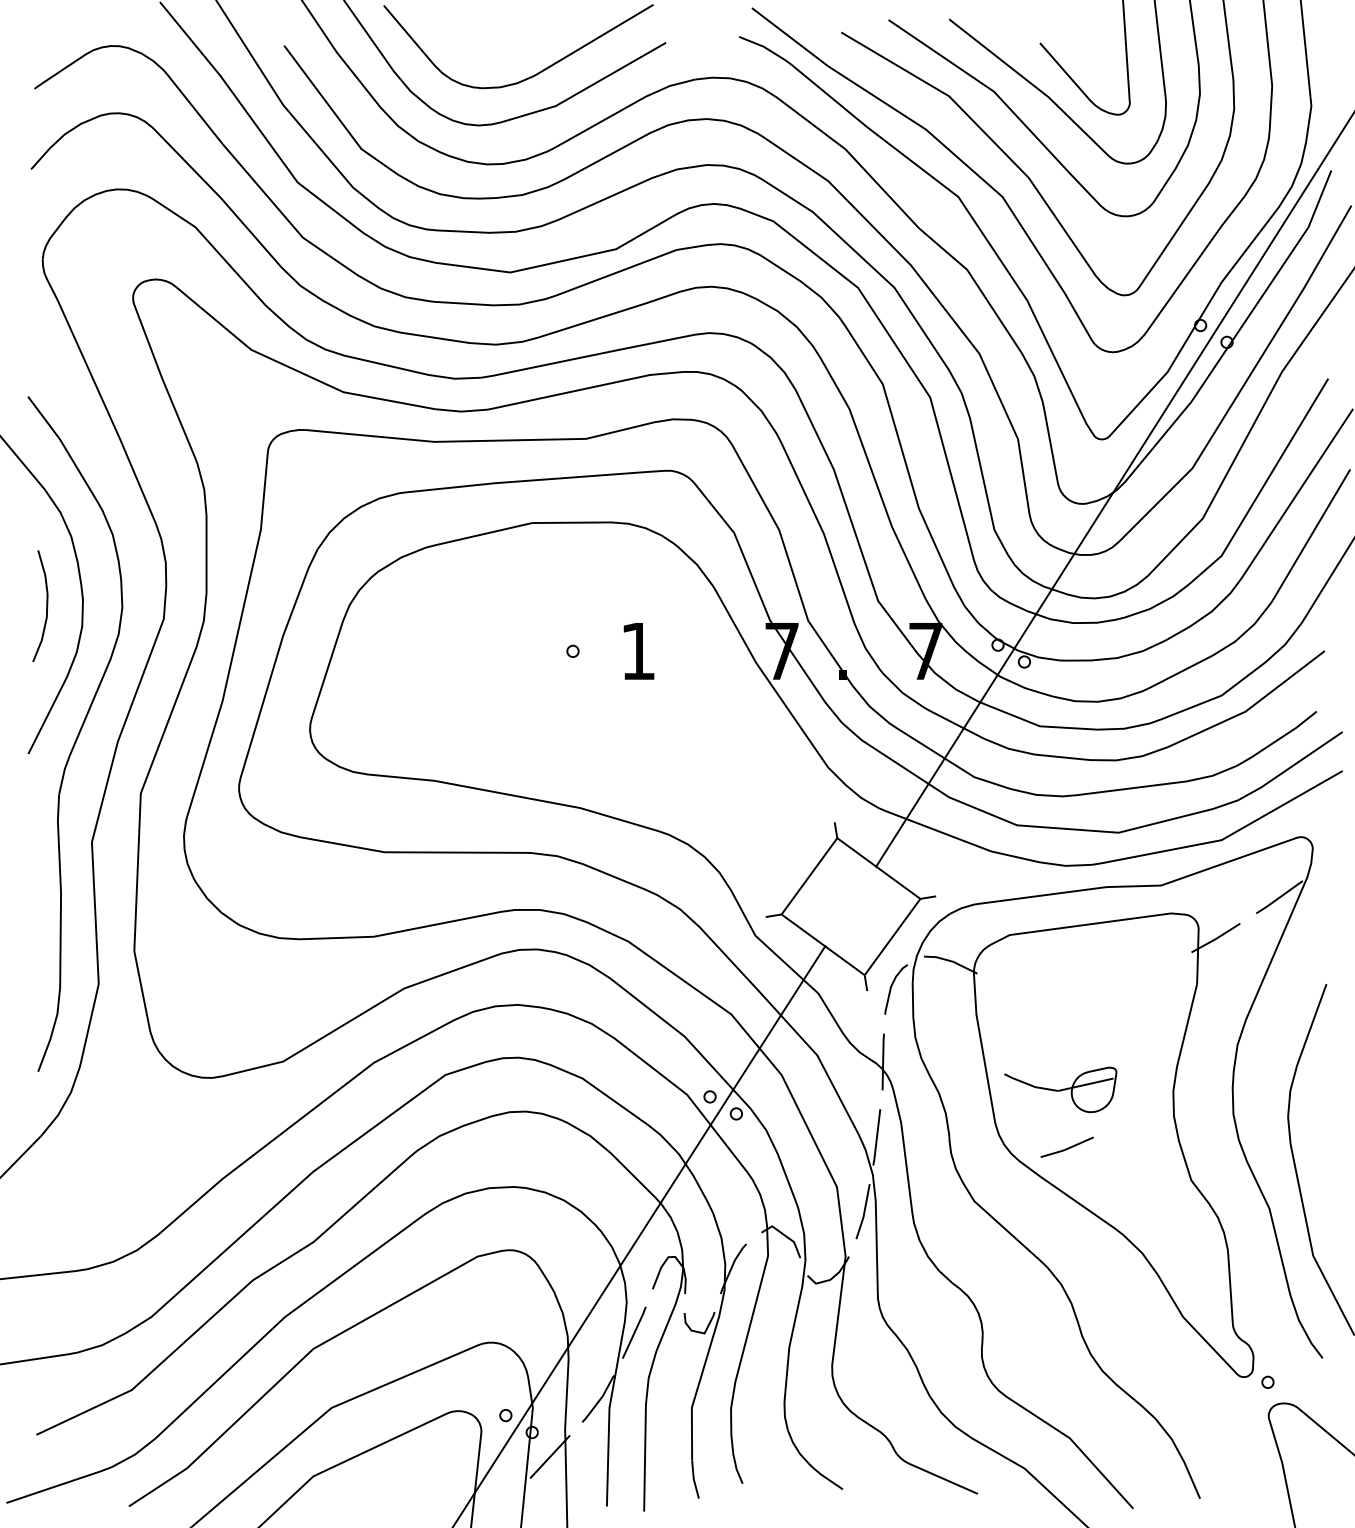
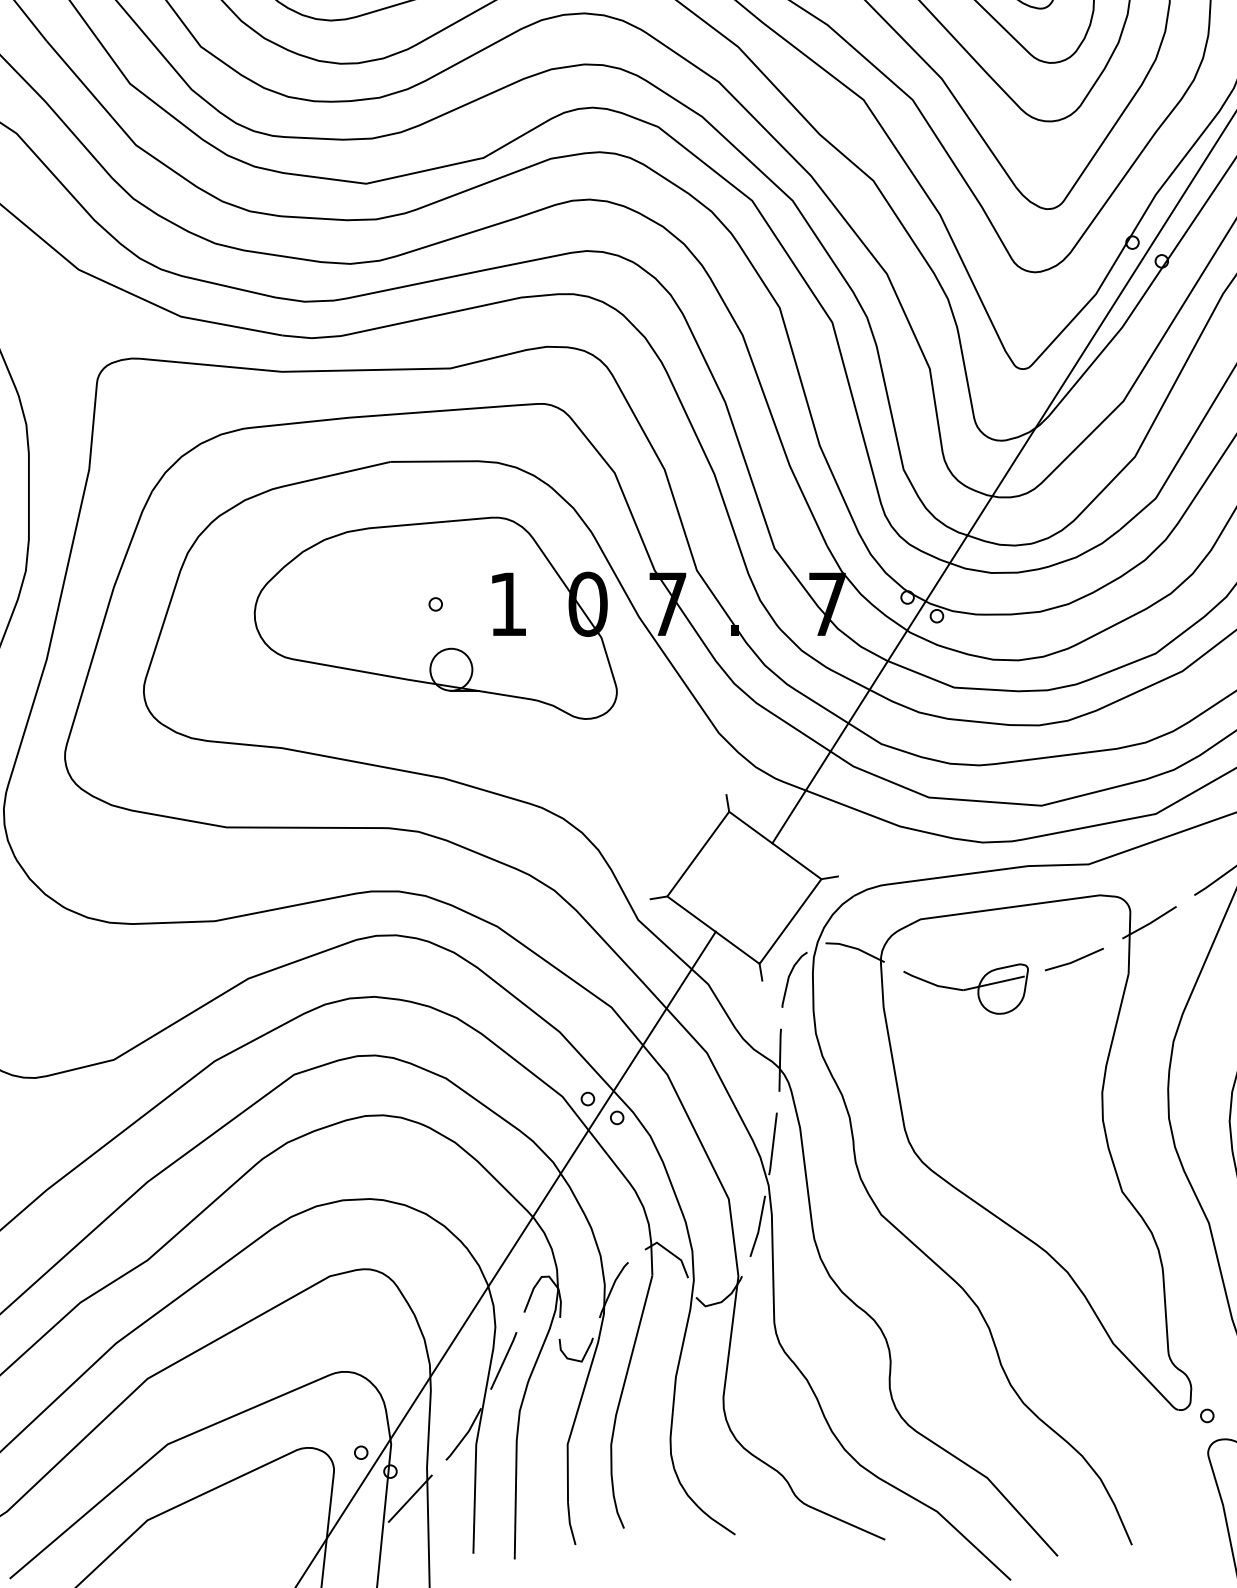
part: (573, 663) -> (436, 617), added
part: (1060, 1089) -> (965, 988), moved
line: (1067, 1147) -> (1074, 959), moved

